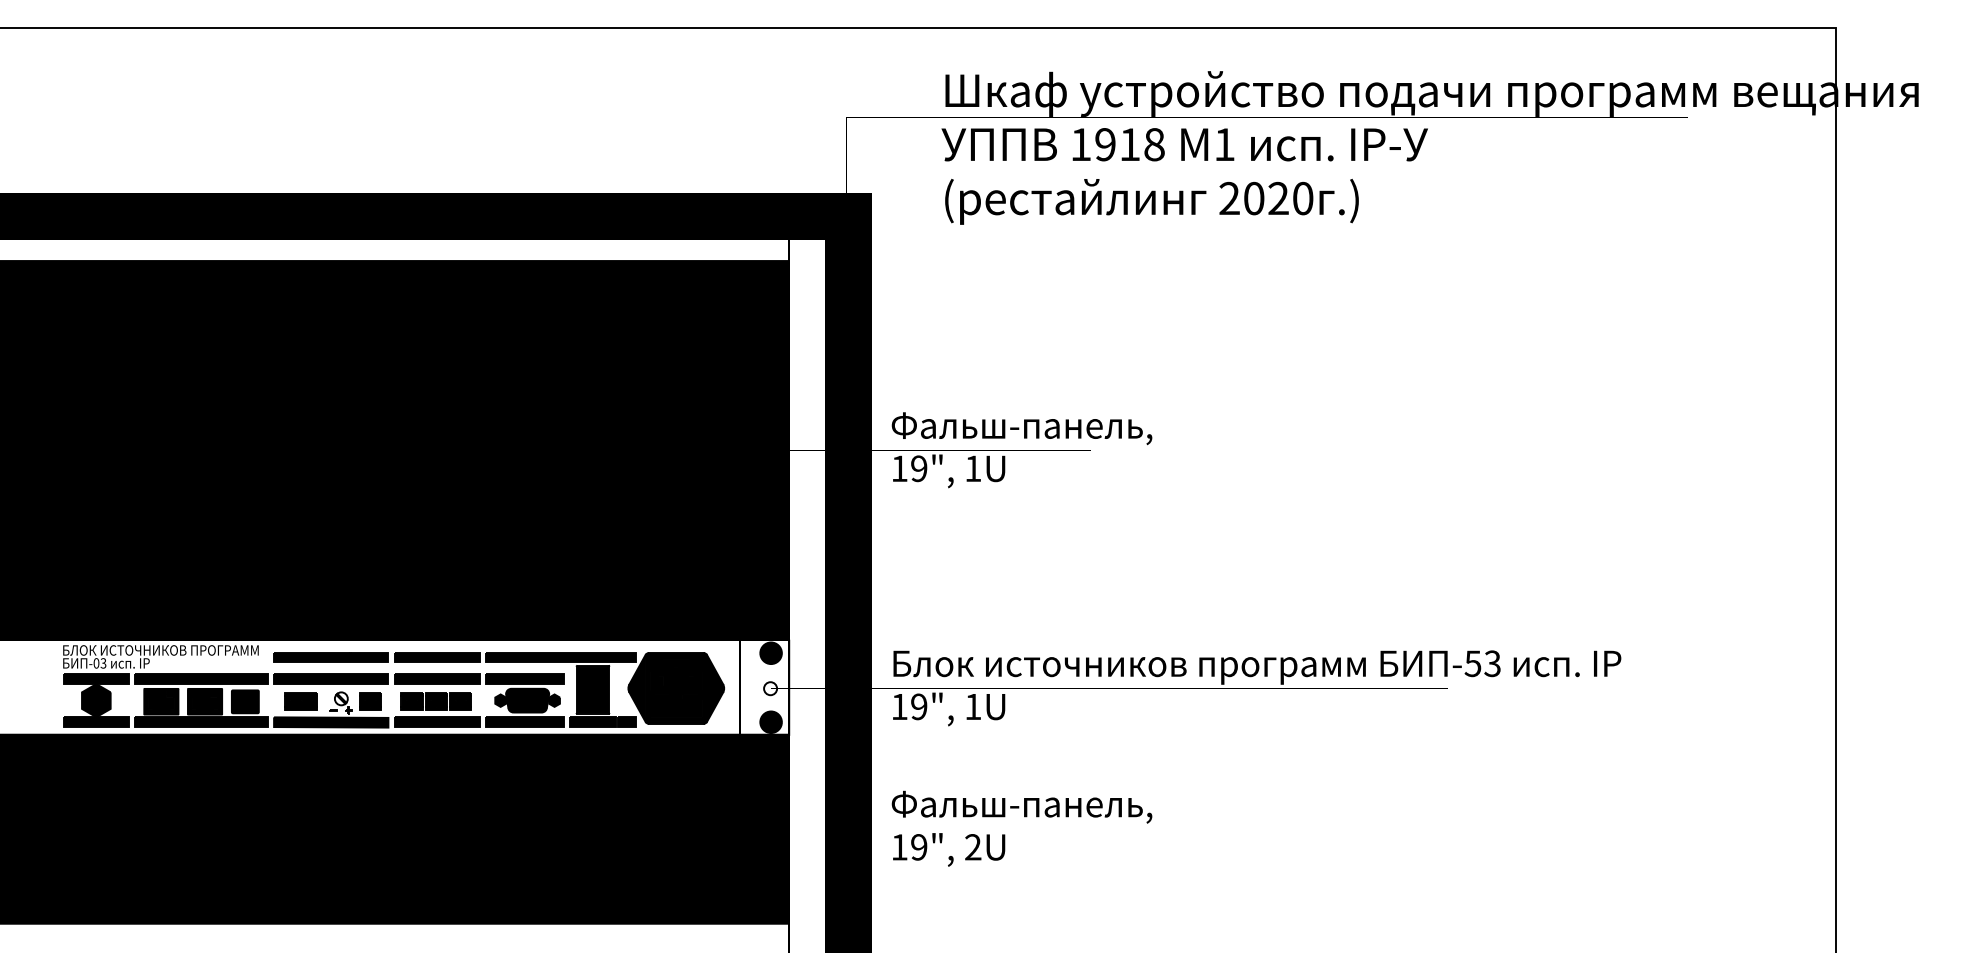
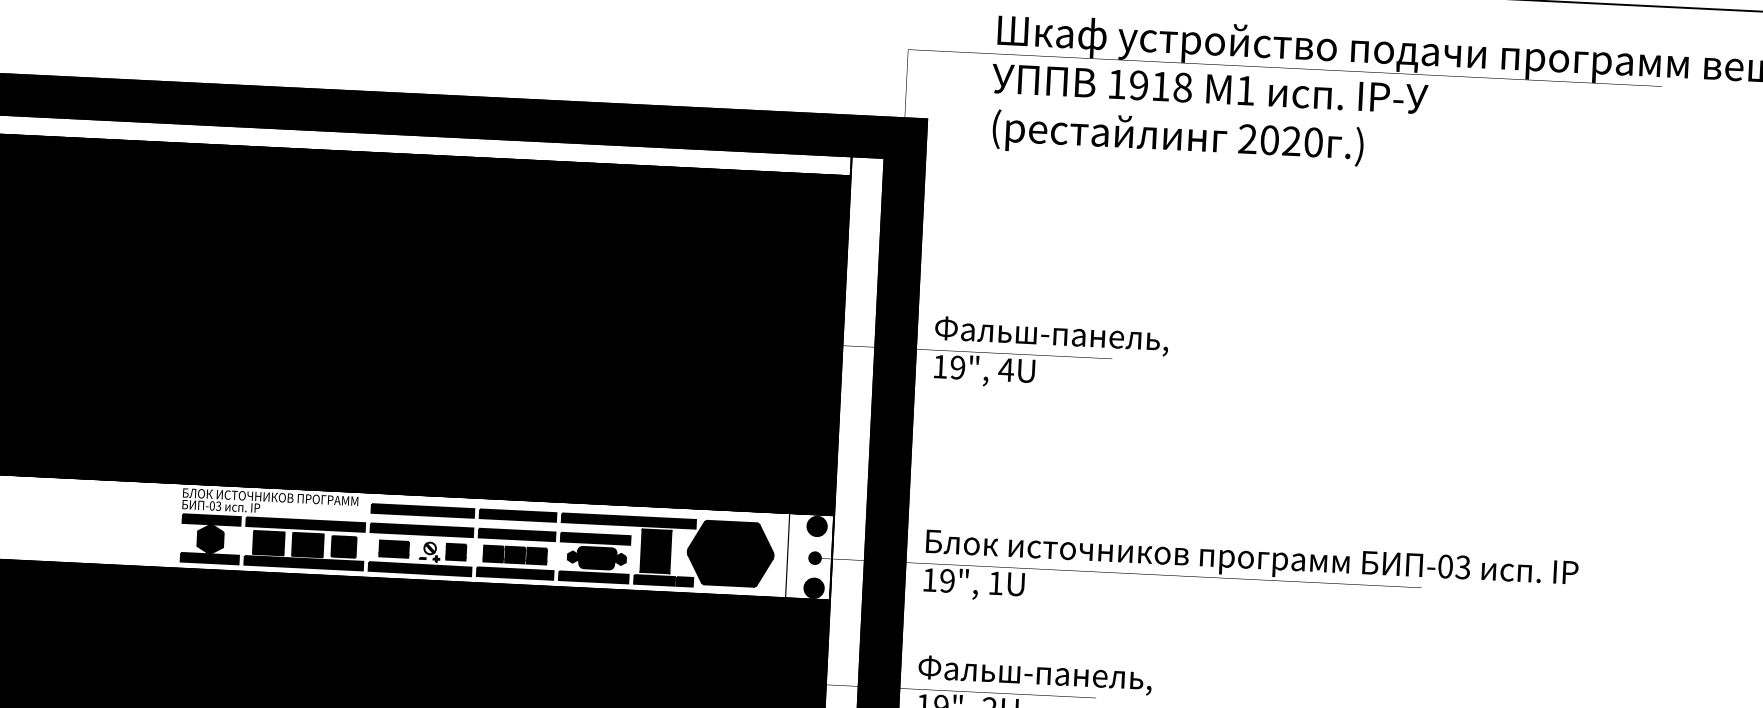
text: (973, 468) -> (1006, 369), 1U -> 4U
text: (1472, 663) -> (1445, 566), -53 -> -03
fill: (770, 688) -> (815, 557), added

